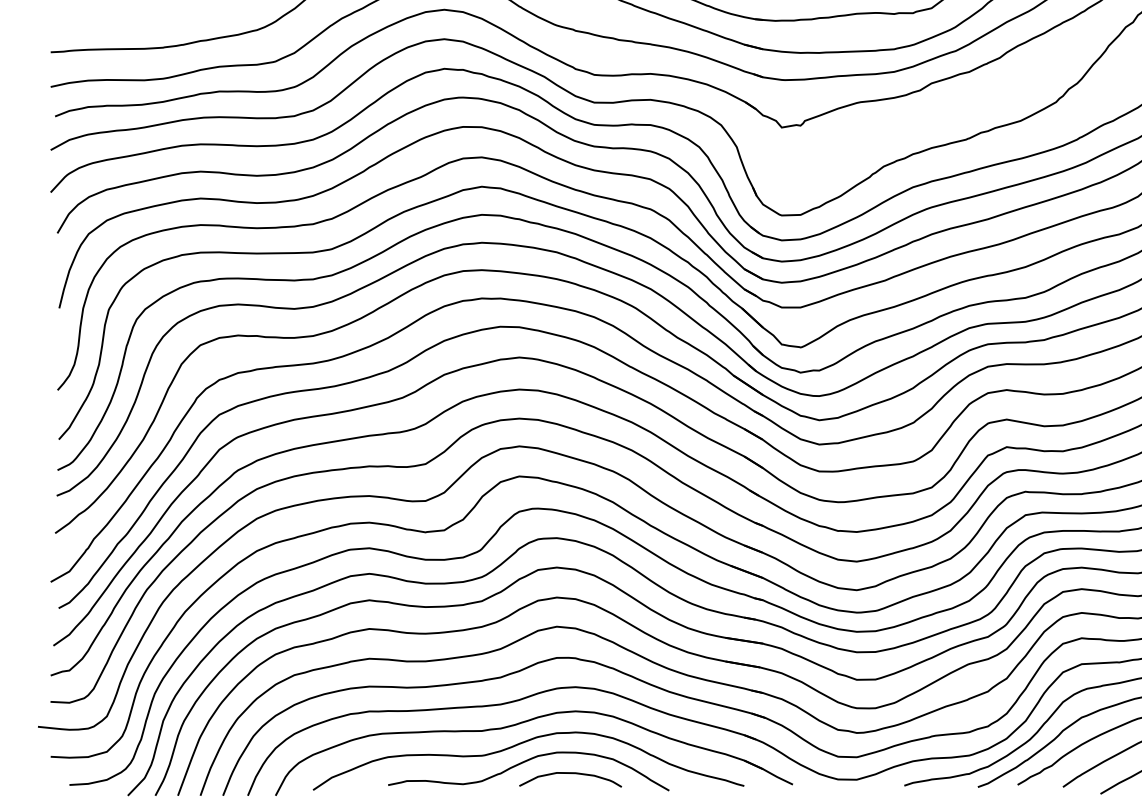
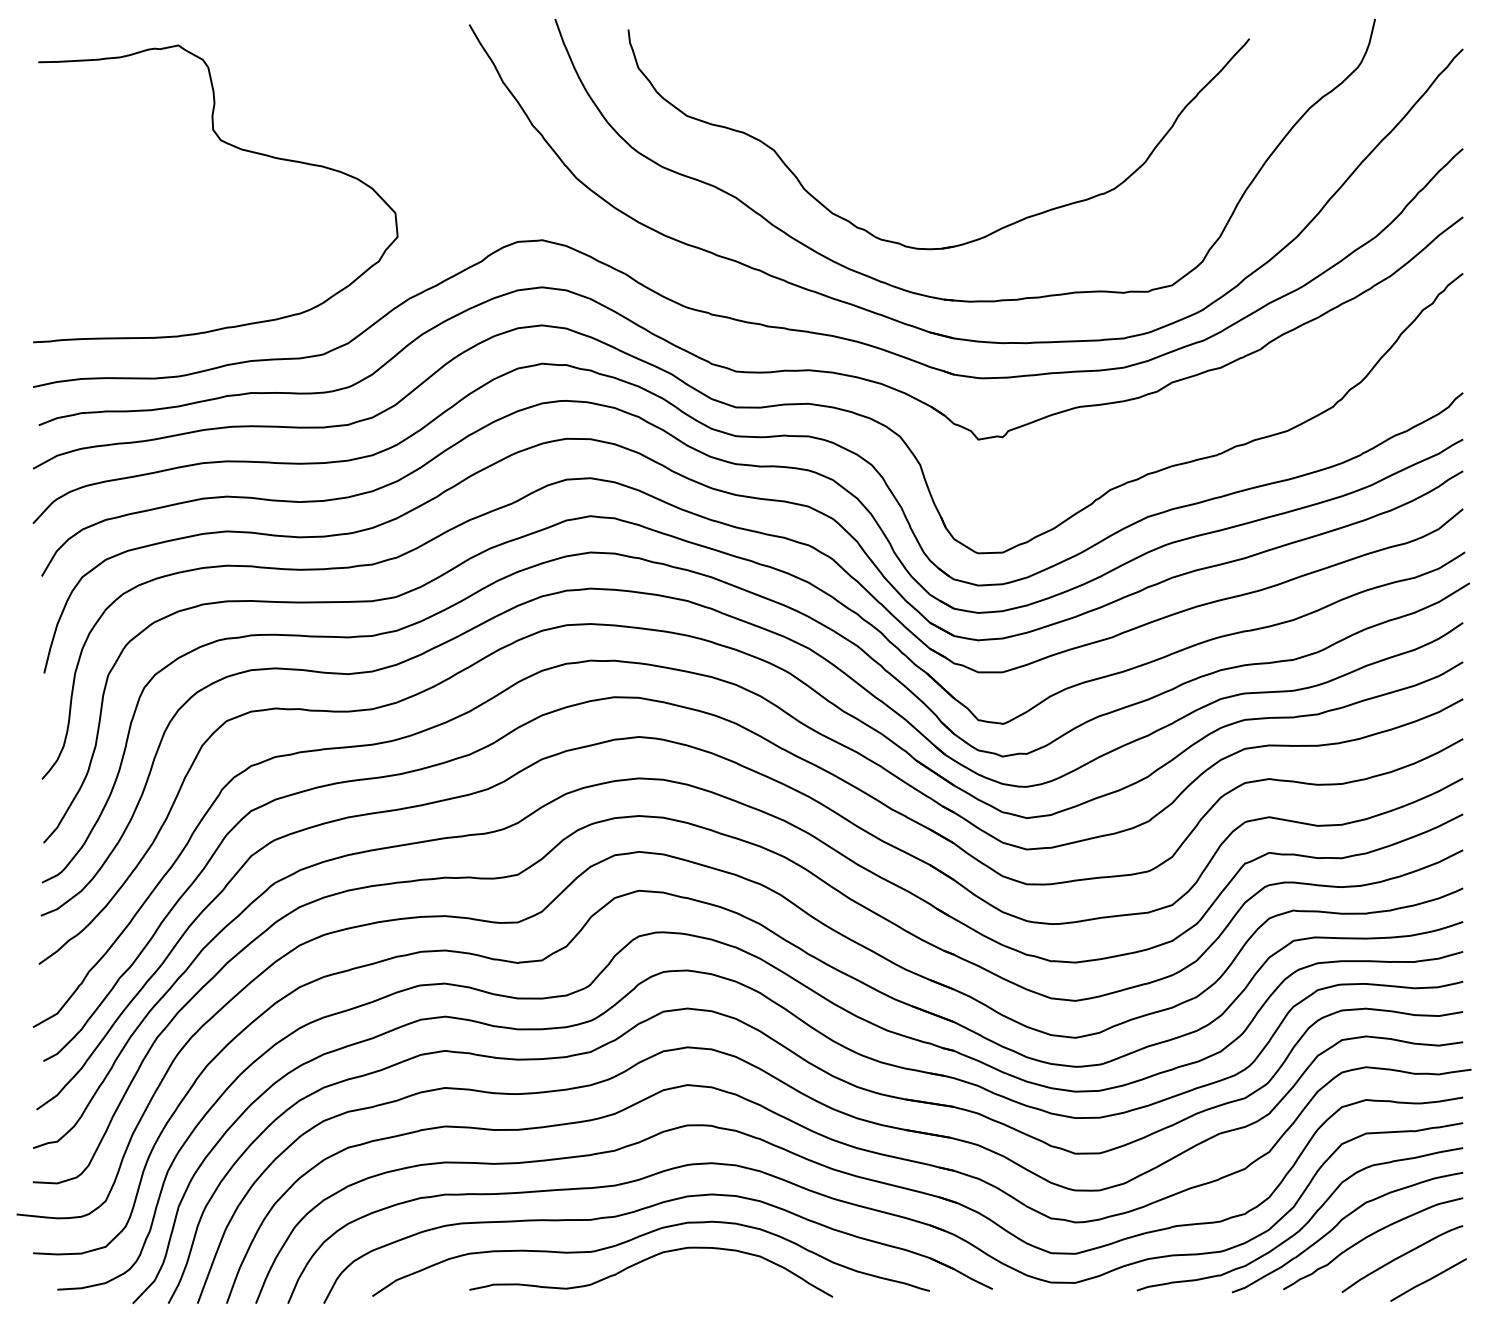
curve: (569, 774) -> (704, 1275), removed

